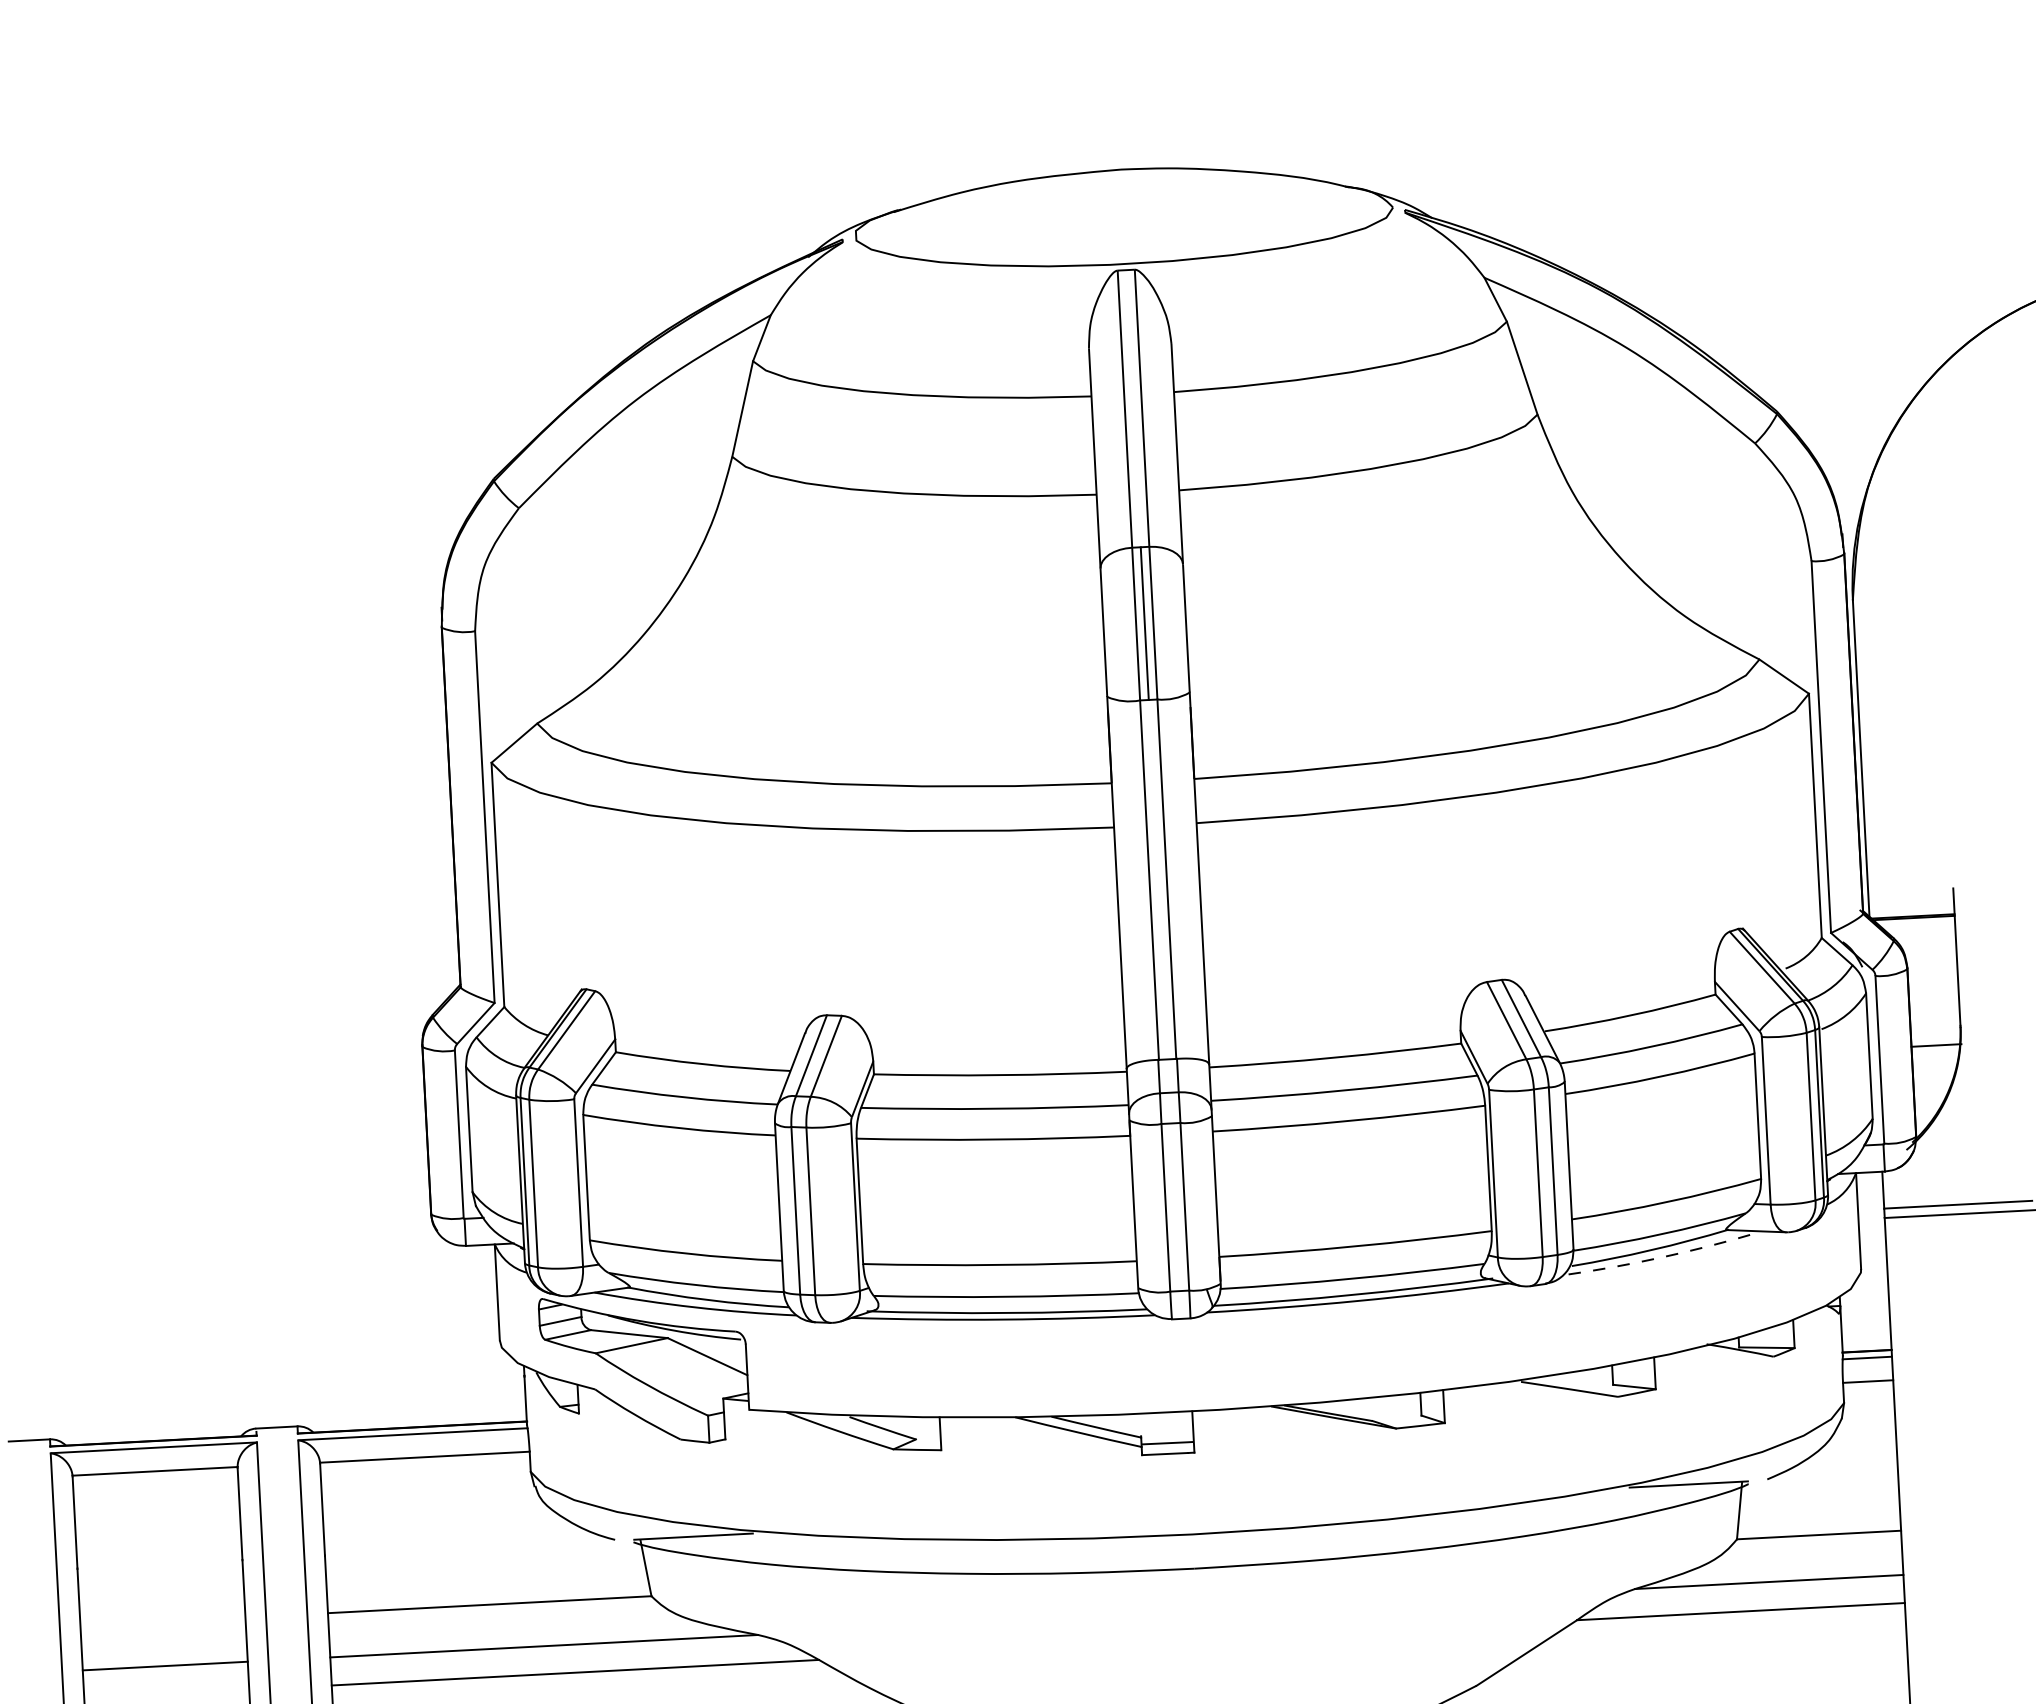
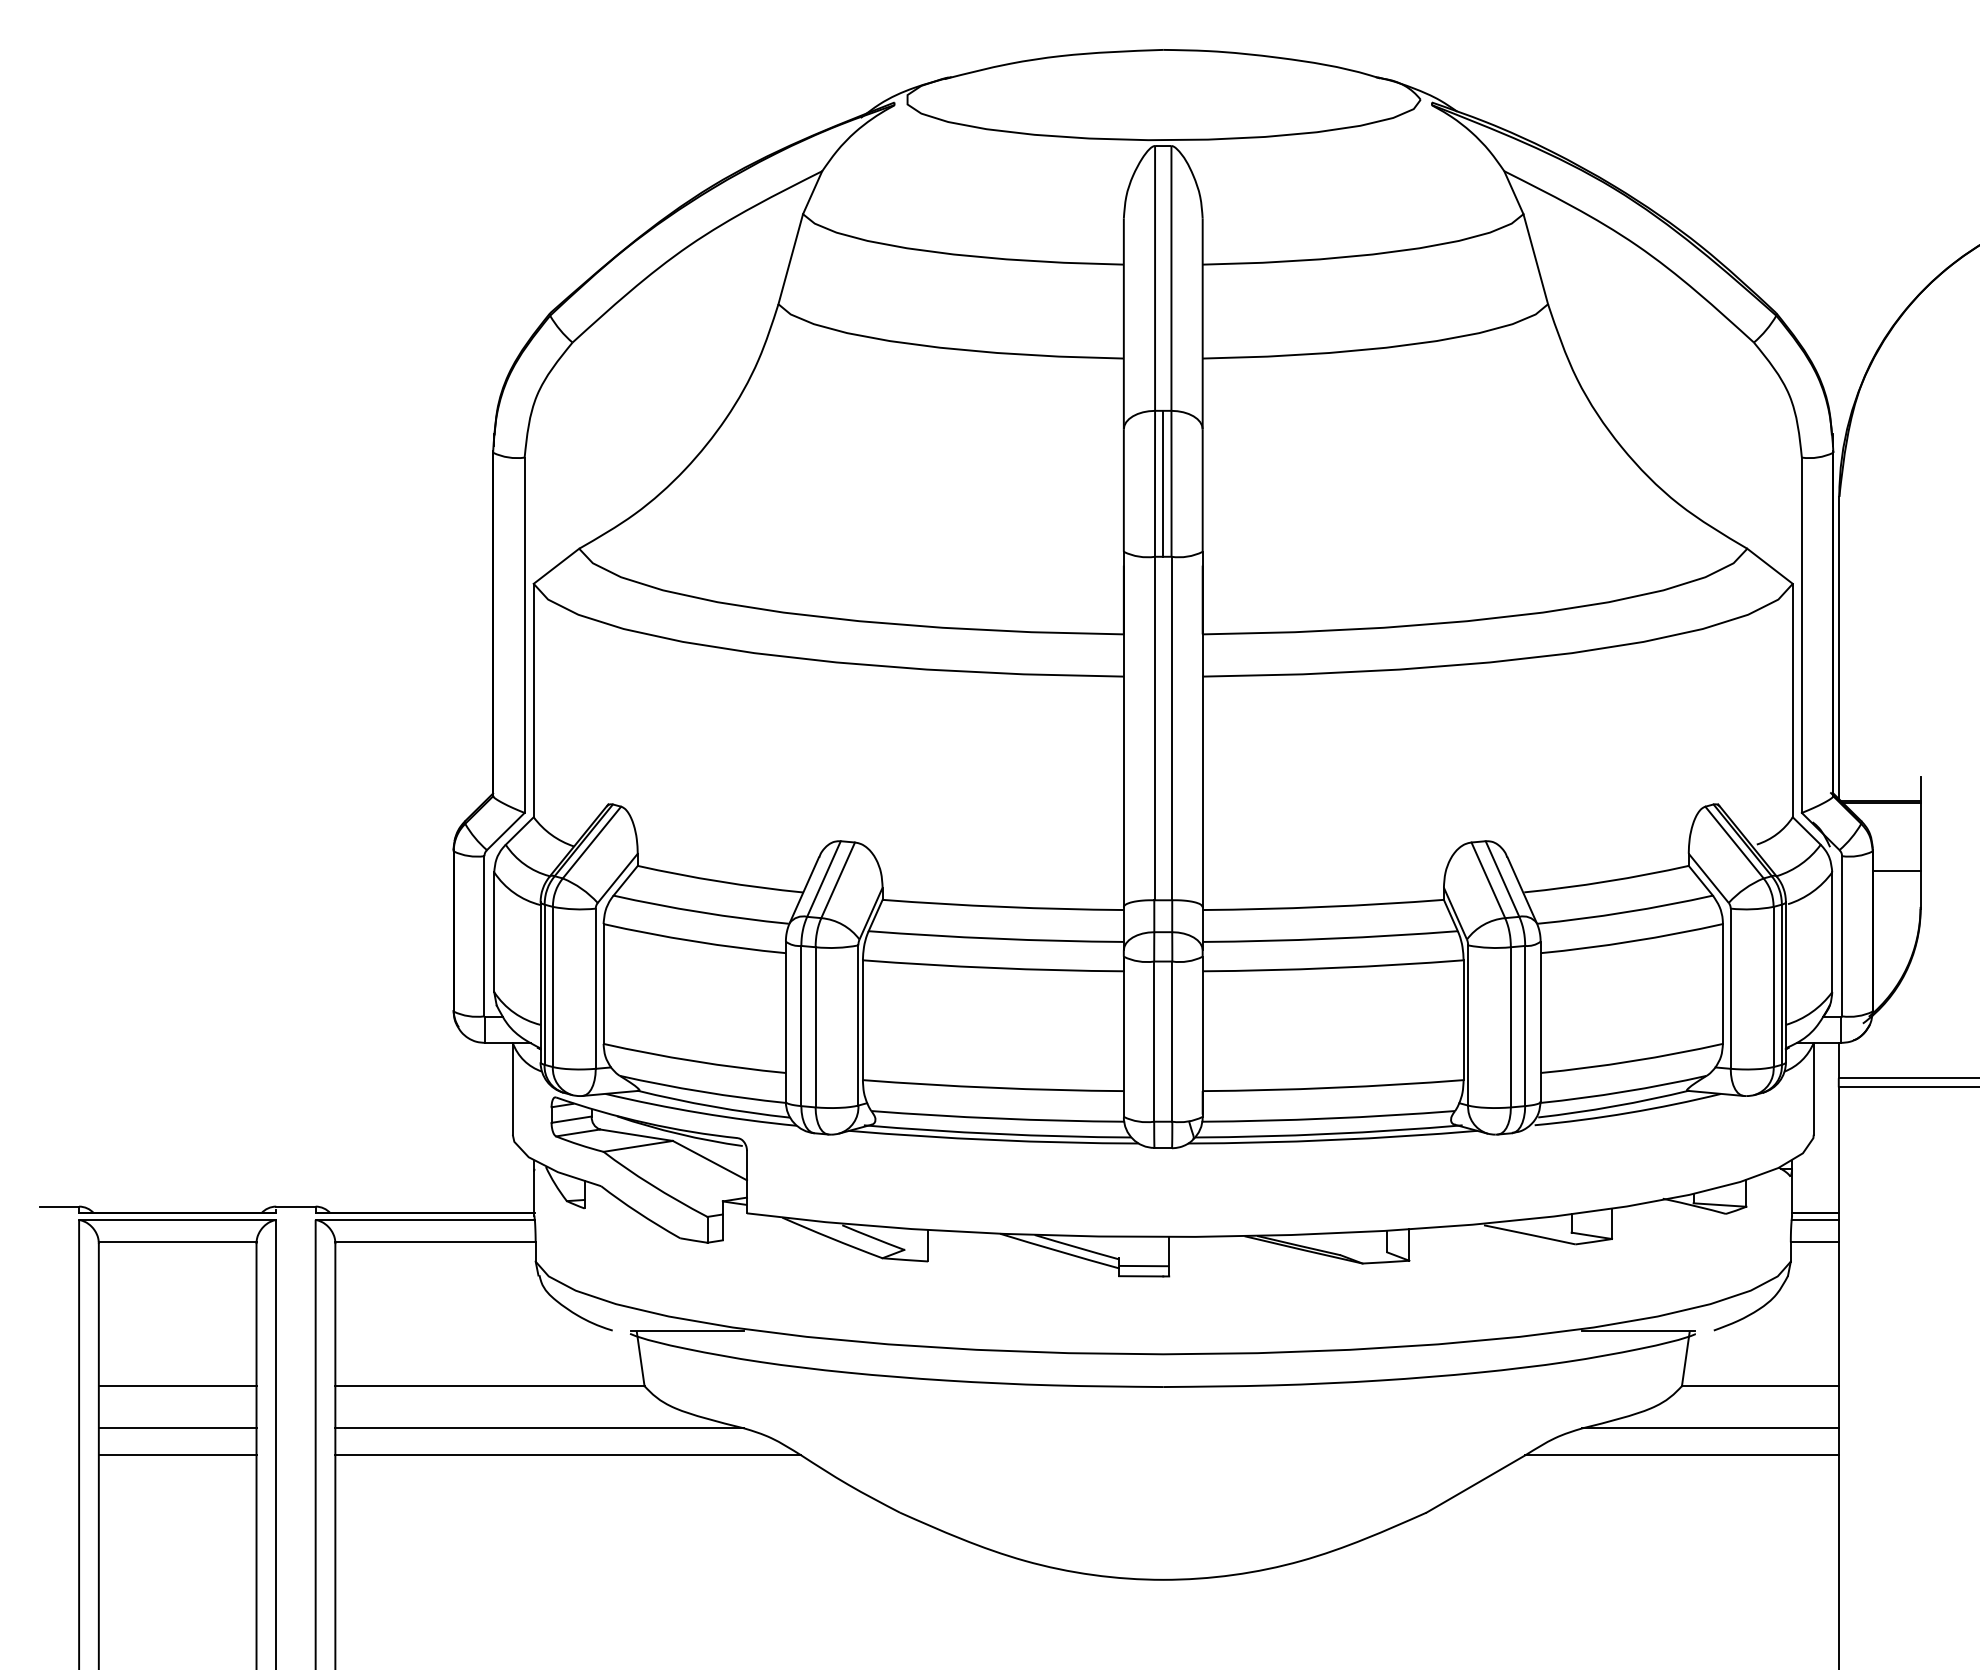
line: (1936, 1045) -> (1896, 871), moved
arc: (1666, 1256) -> (1628, 1113), dashed -> solid
line: (162, 1622) -> (177, 1386), added
line: (166, 1694) -> (177, 1455), added

